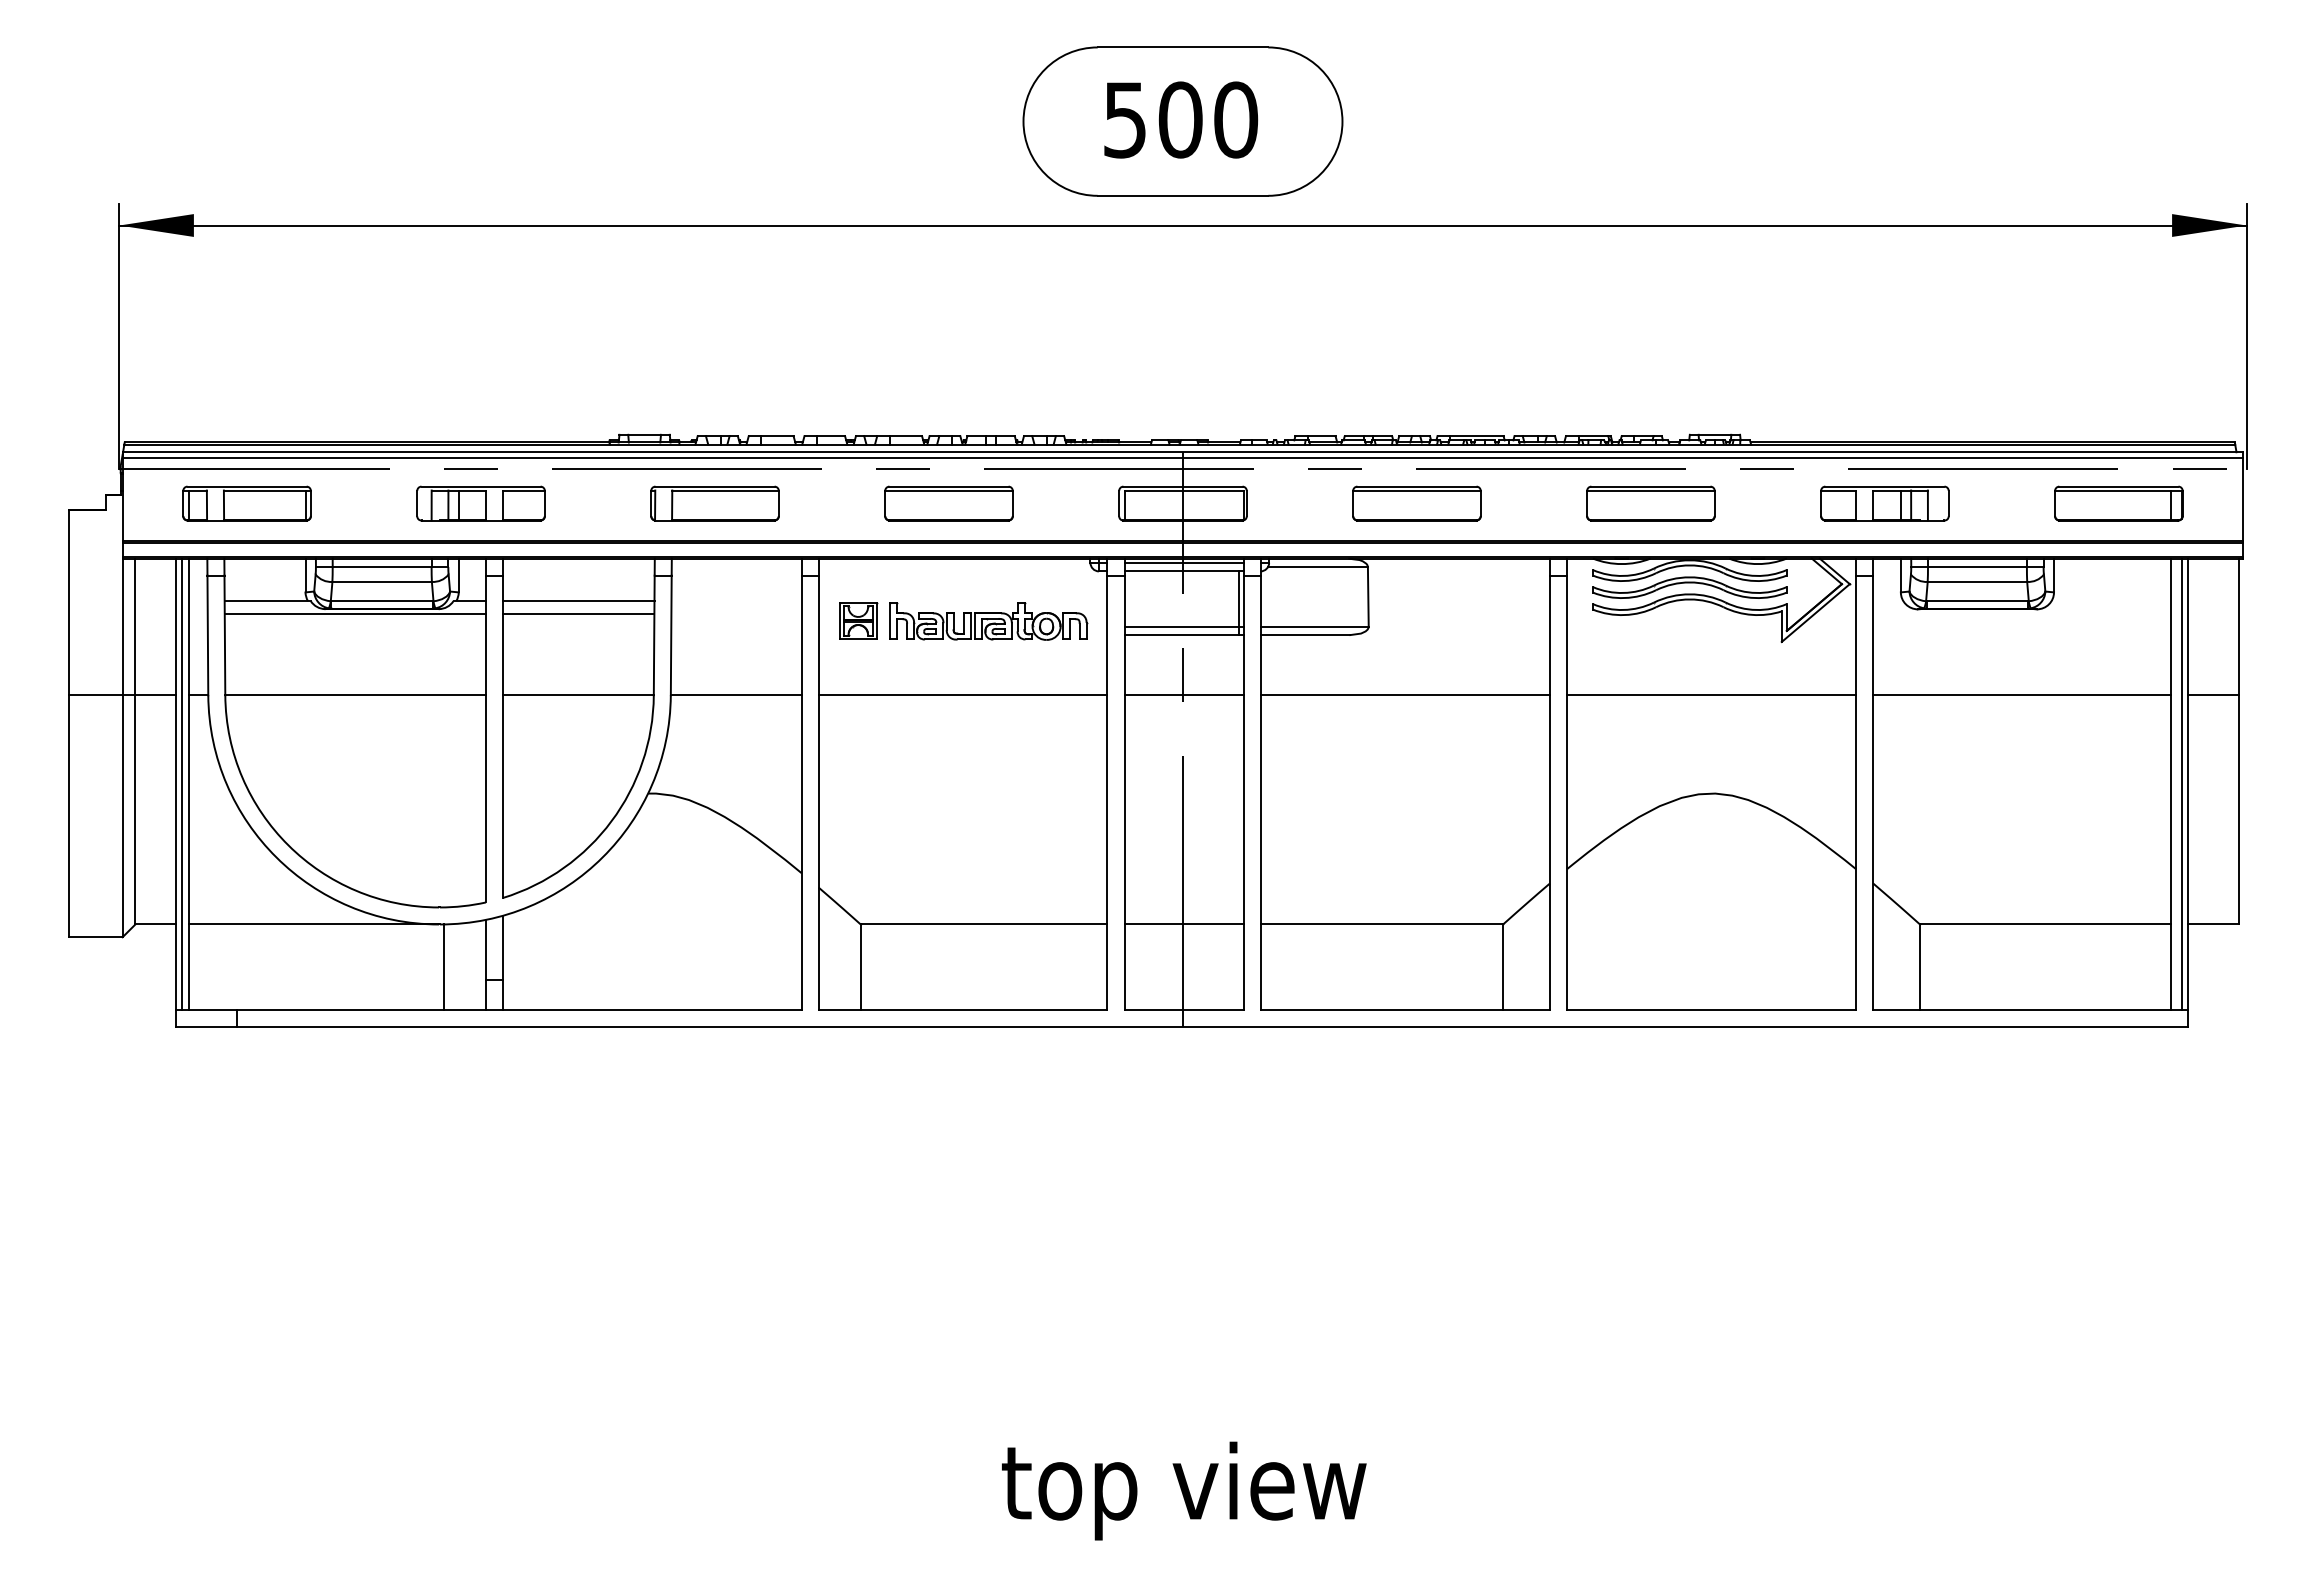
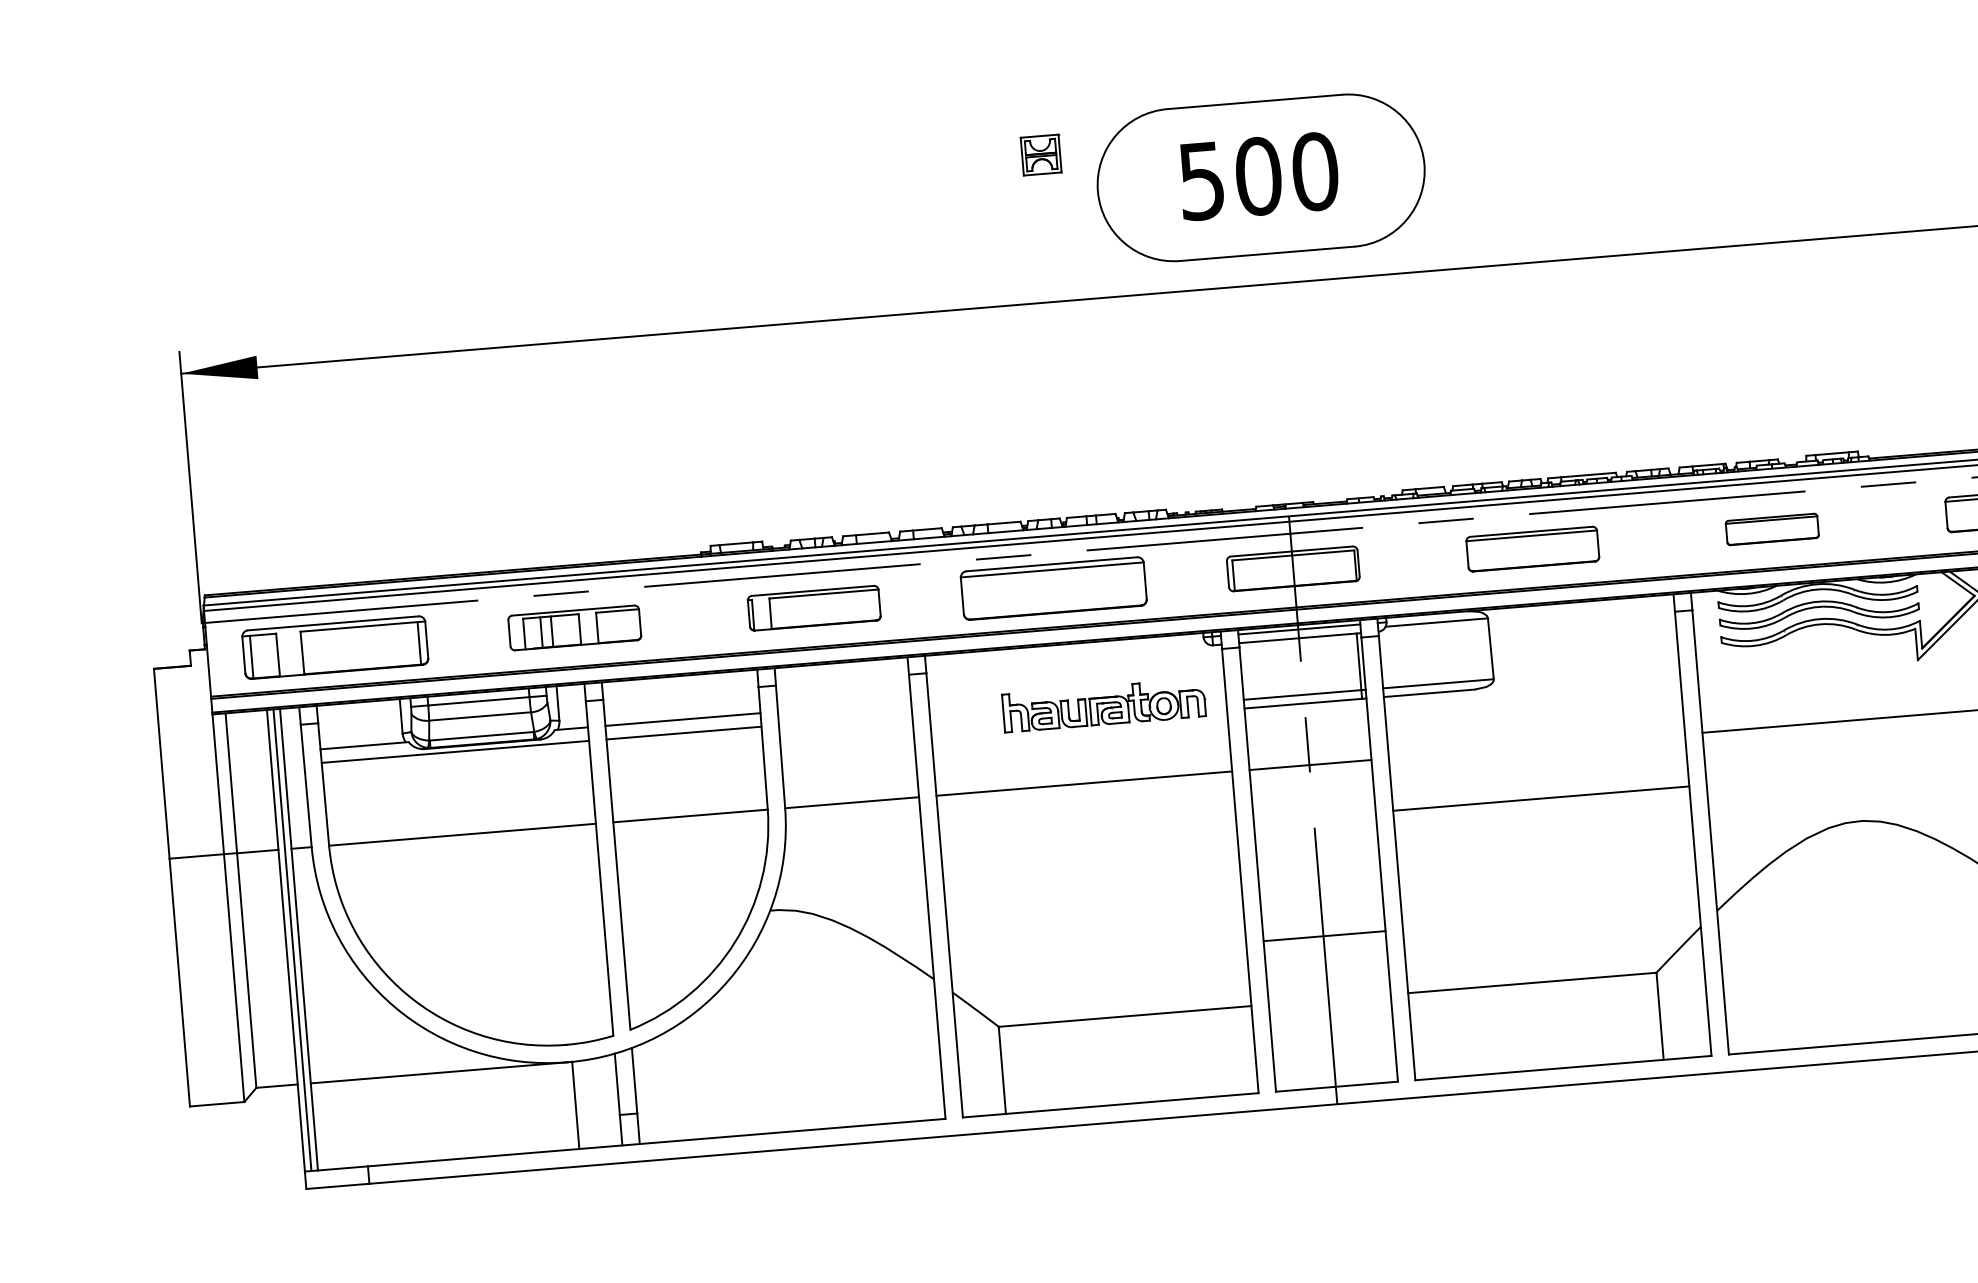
part: (246, 503) -> (334, 647), size x1.4
part: (948, 503) -> (1053, 588), size x1.4
part: (1650, 503) -> (1771, 529), size x0.7
part: (858, 620) -> (1041, 154), moved
line: (1404, 695) -> (1540, 798), moved
line: (1183, 924) -> (1324, 936), moved

